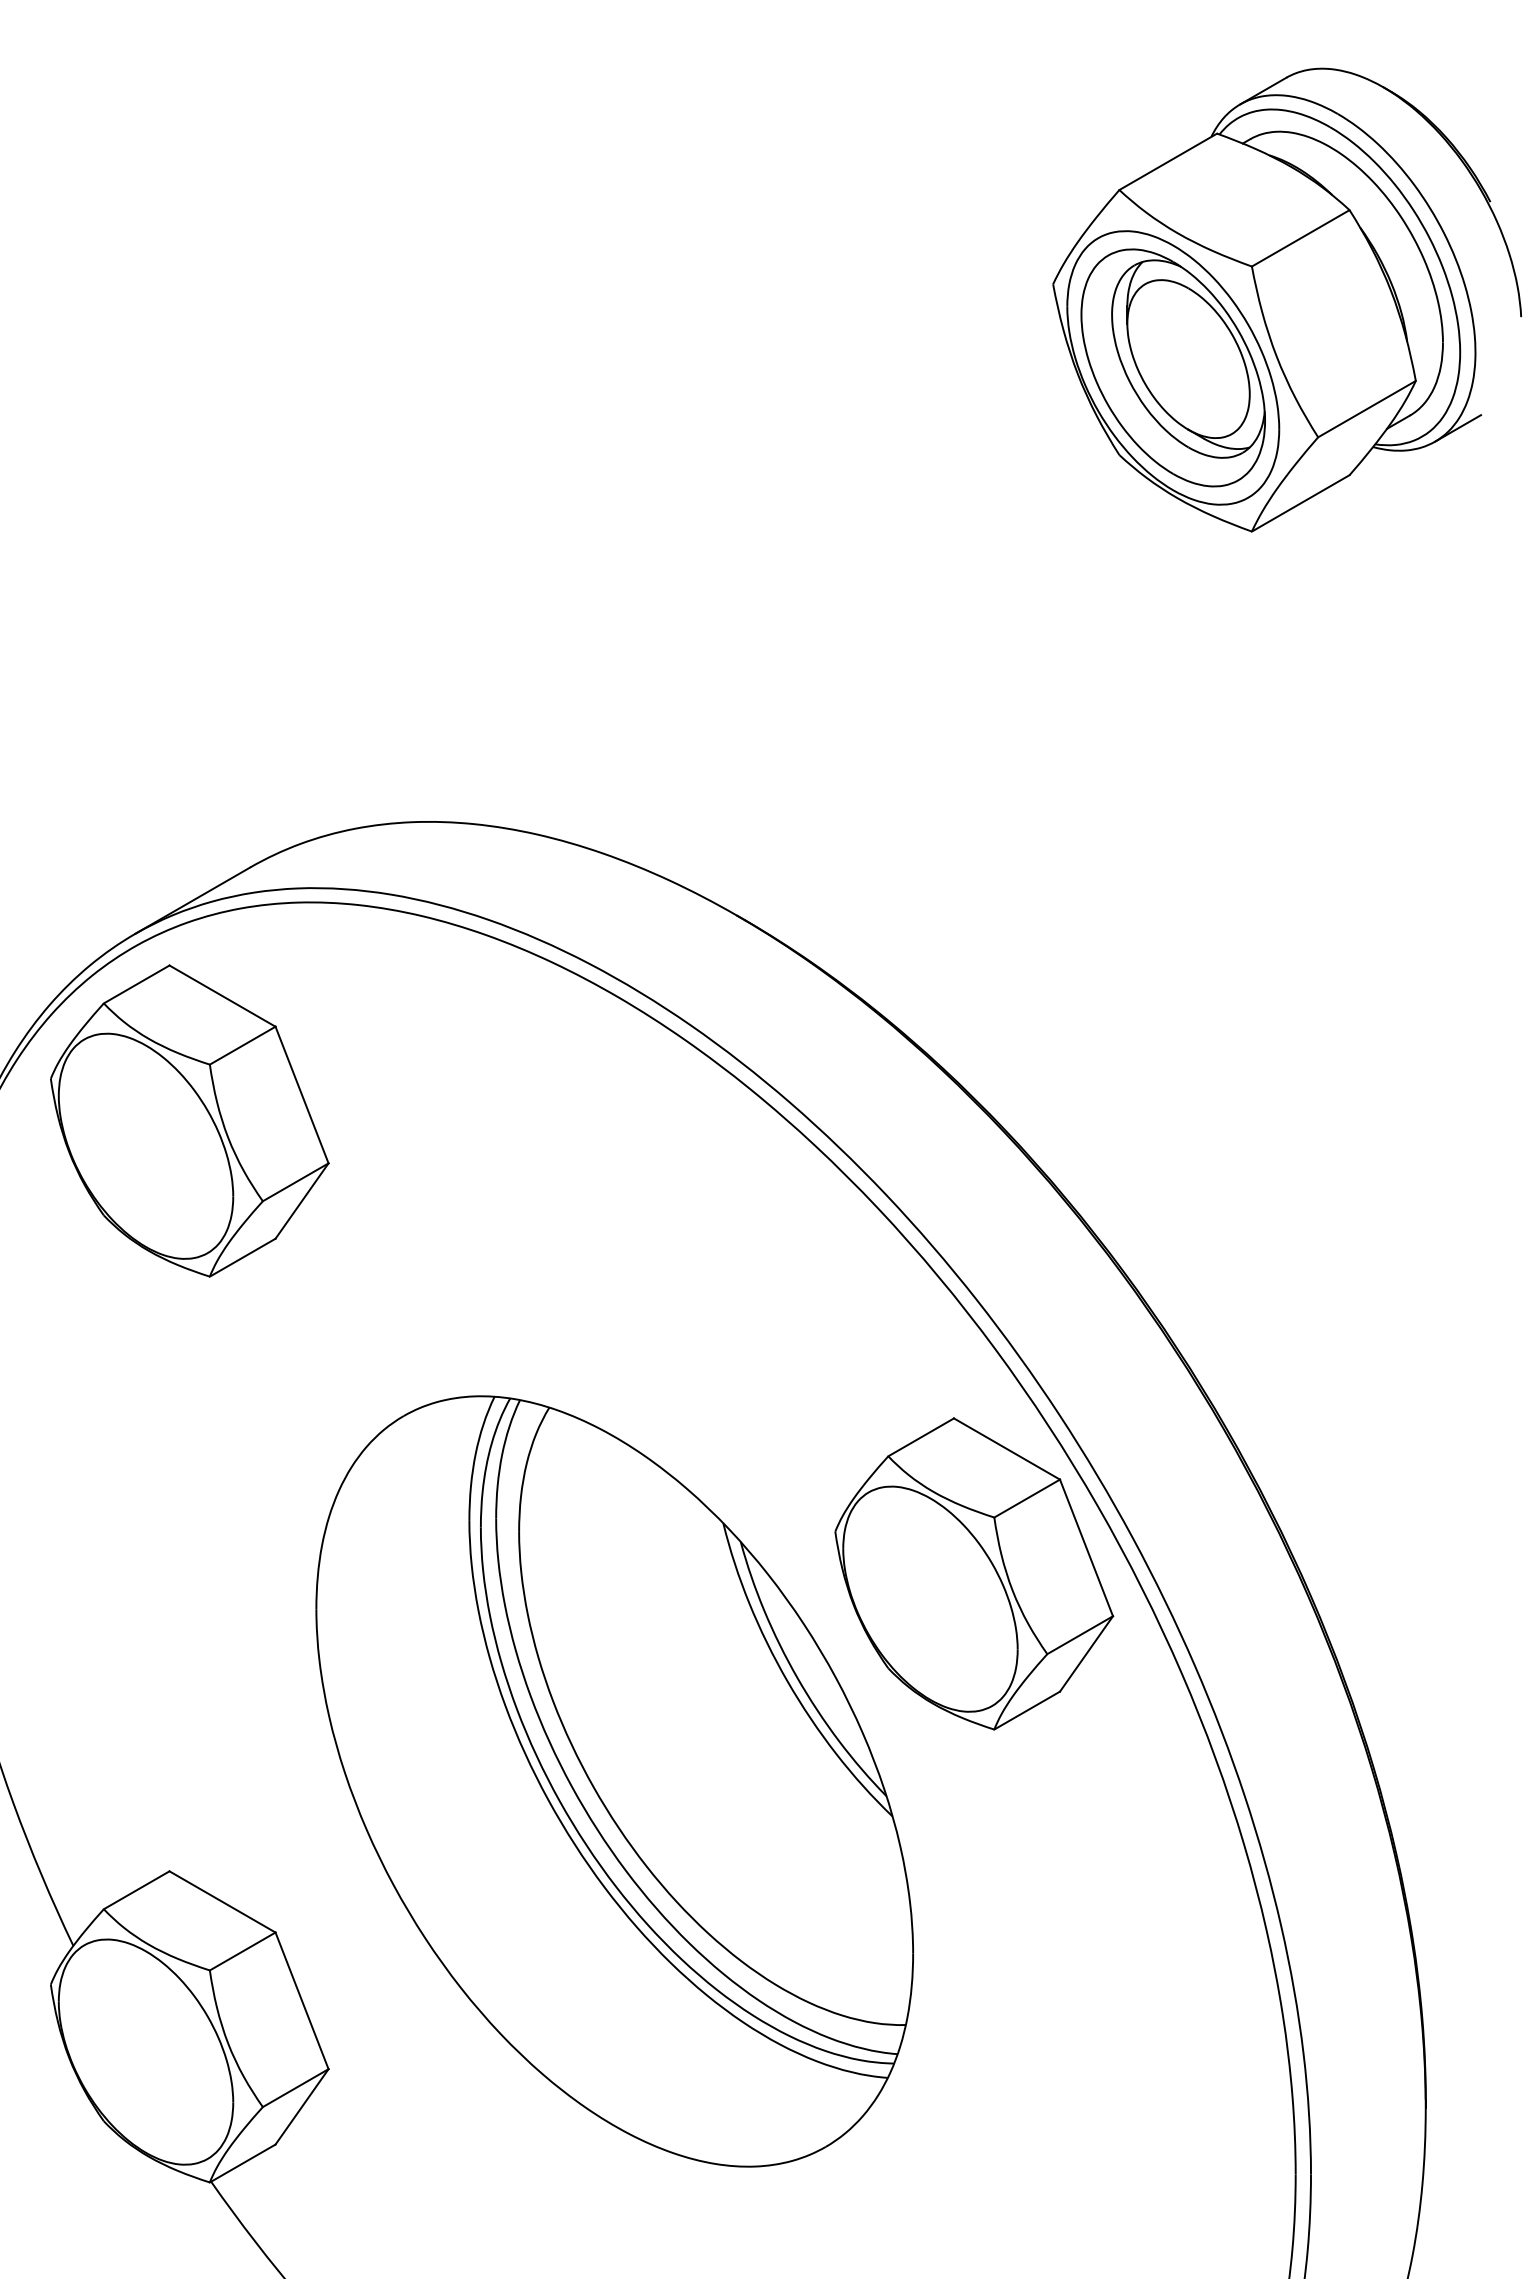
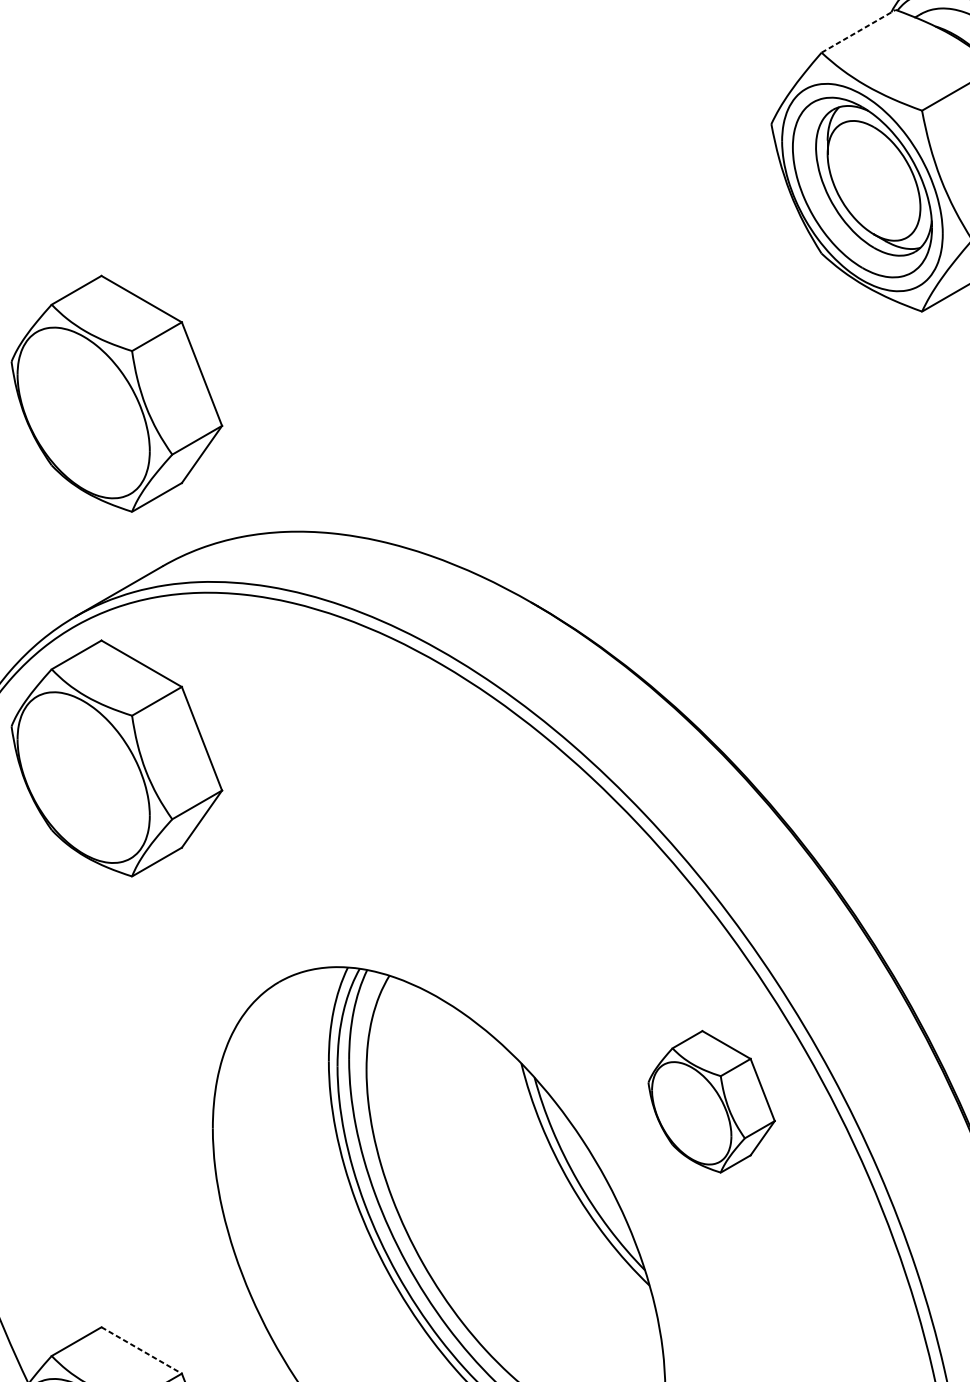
line: (1168, 161) -> (858, 31), solid -> dashed
part: (189, 639) -> (116, 393), added
part: (974, 1573) -> (711, 1101), size x0.6
line: (222, 1902) -> (141, 1350), solid -> dashed

